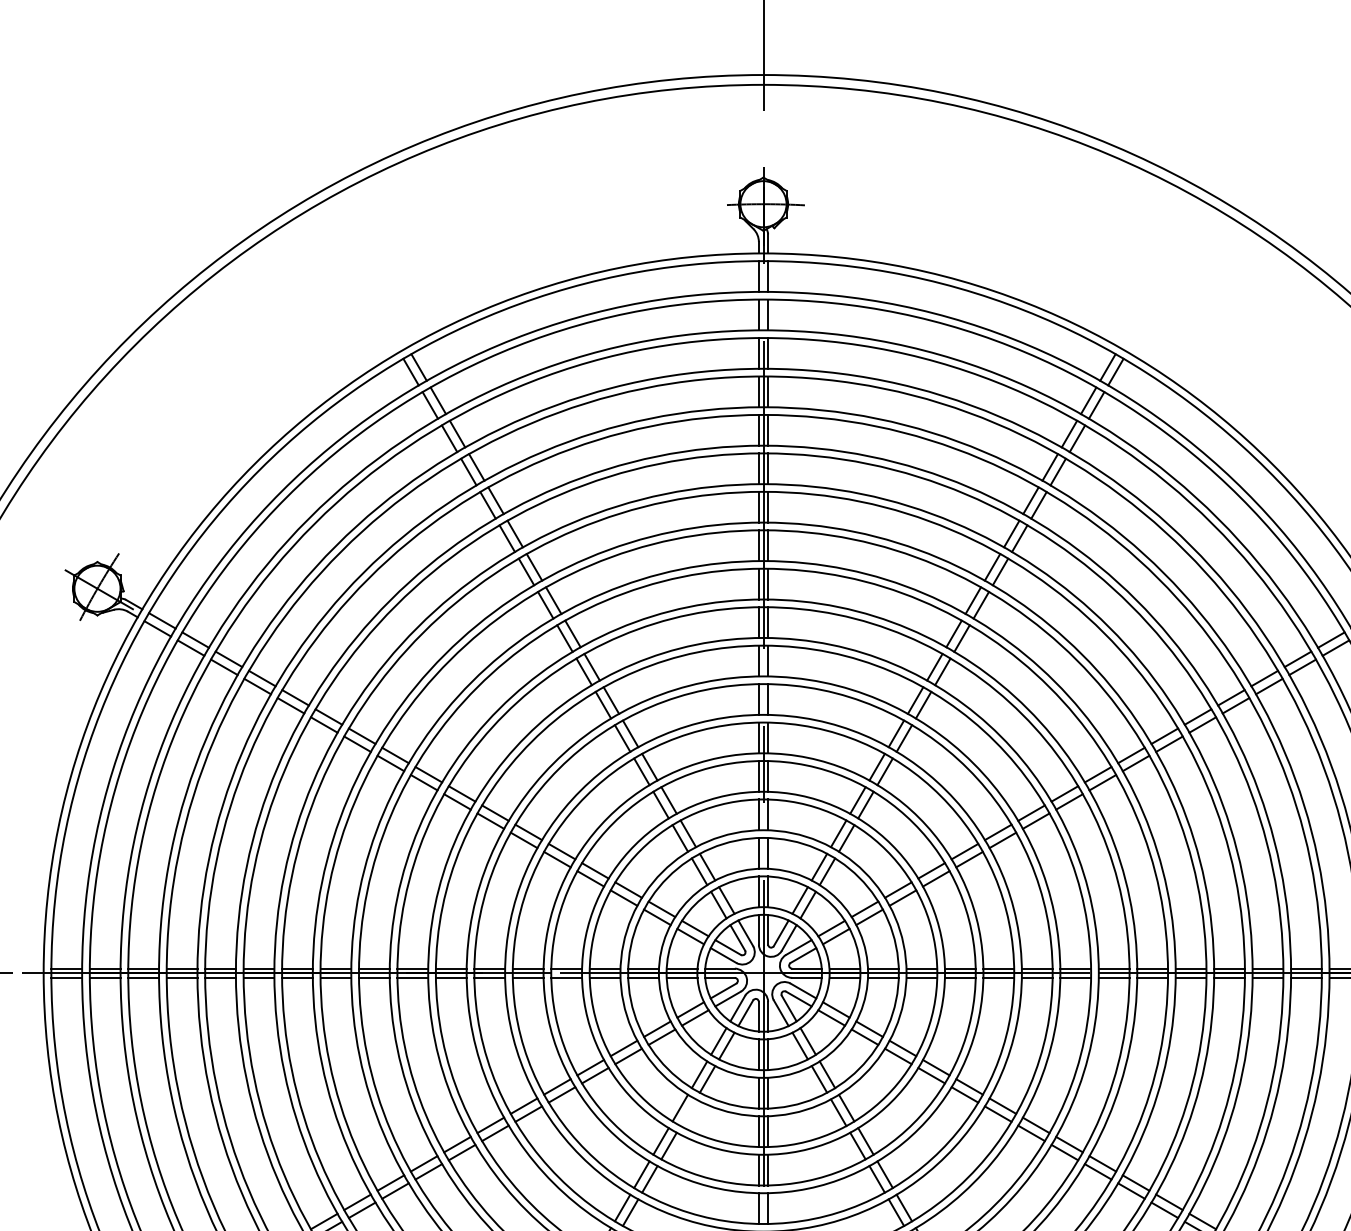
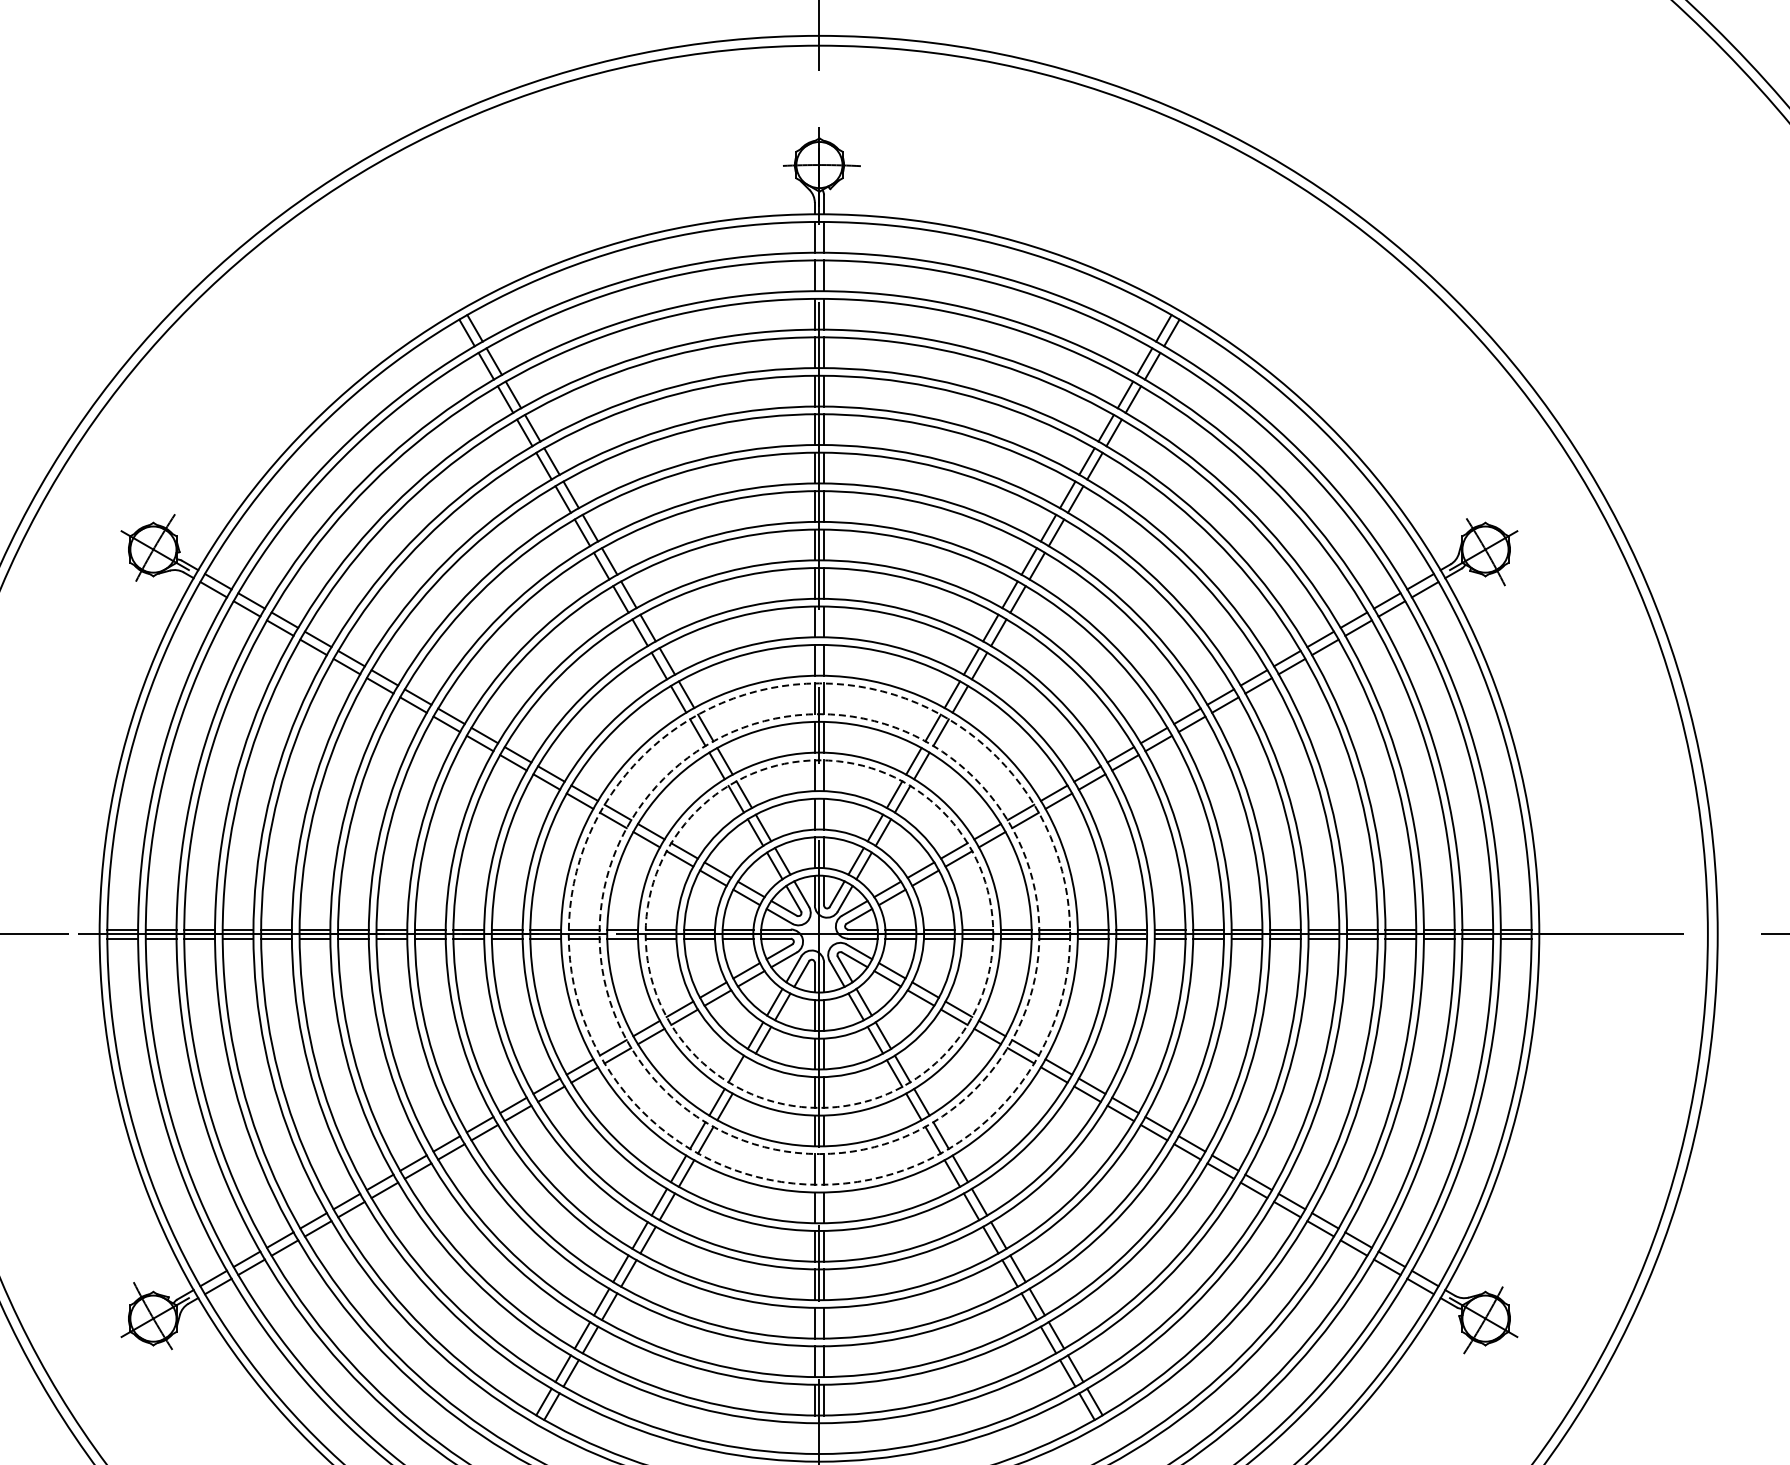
circle: (763, 972) -> (819, 933), solid -> dashed
circle: (763, 972) -> (819, 933), solid -> dashed
circle: (763, 973) -> (819, 934), solid -> dashed

